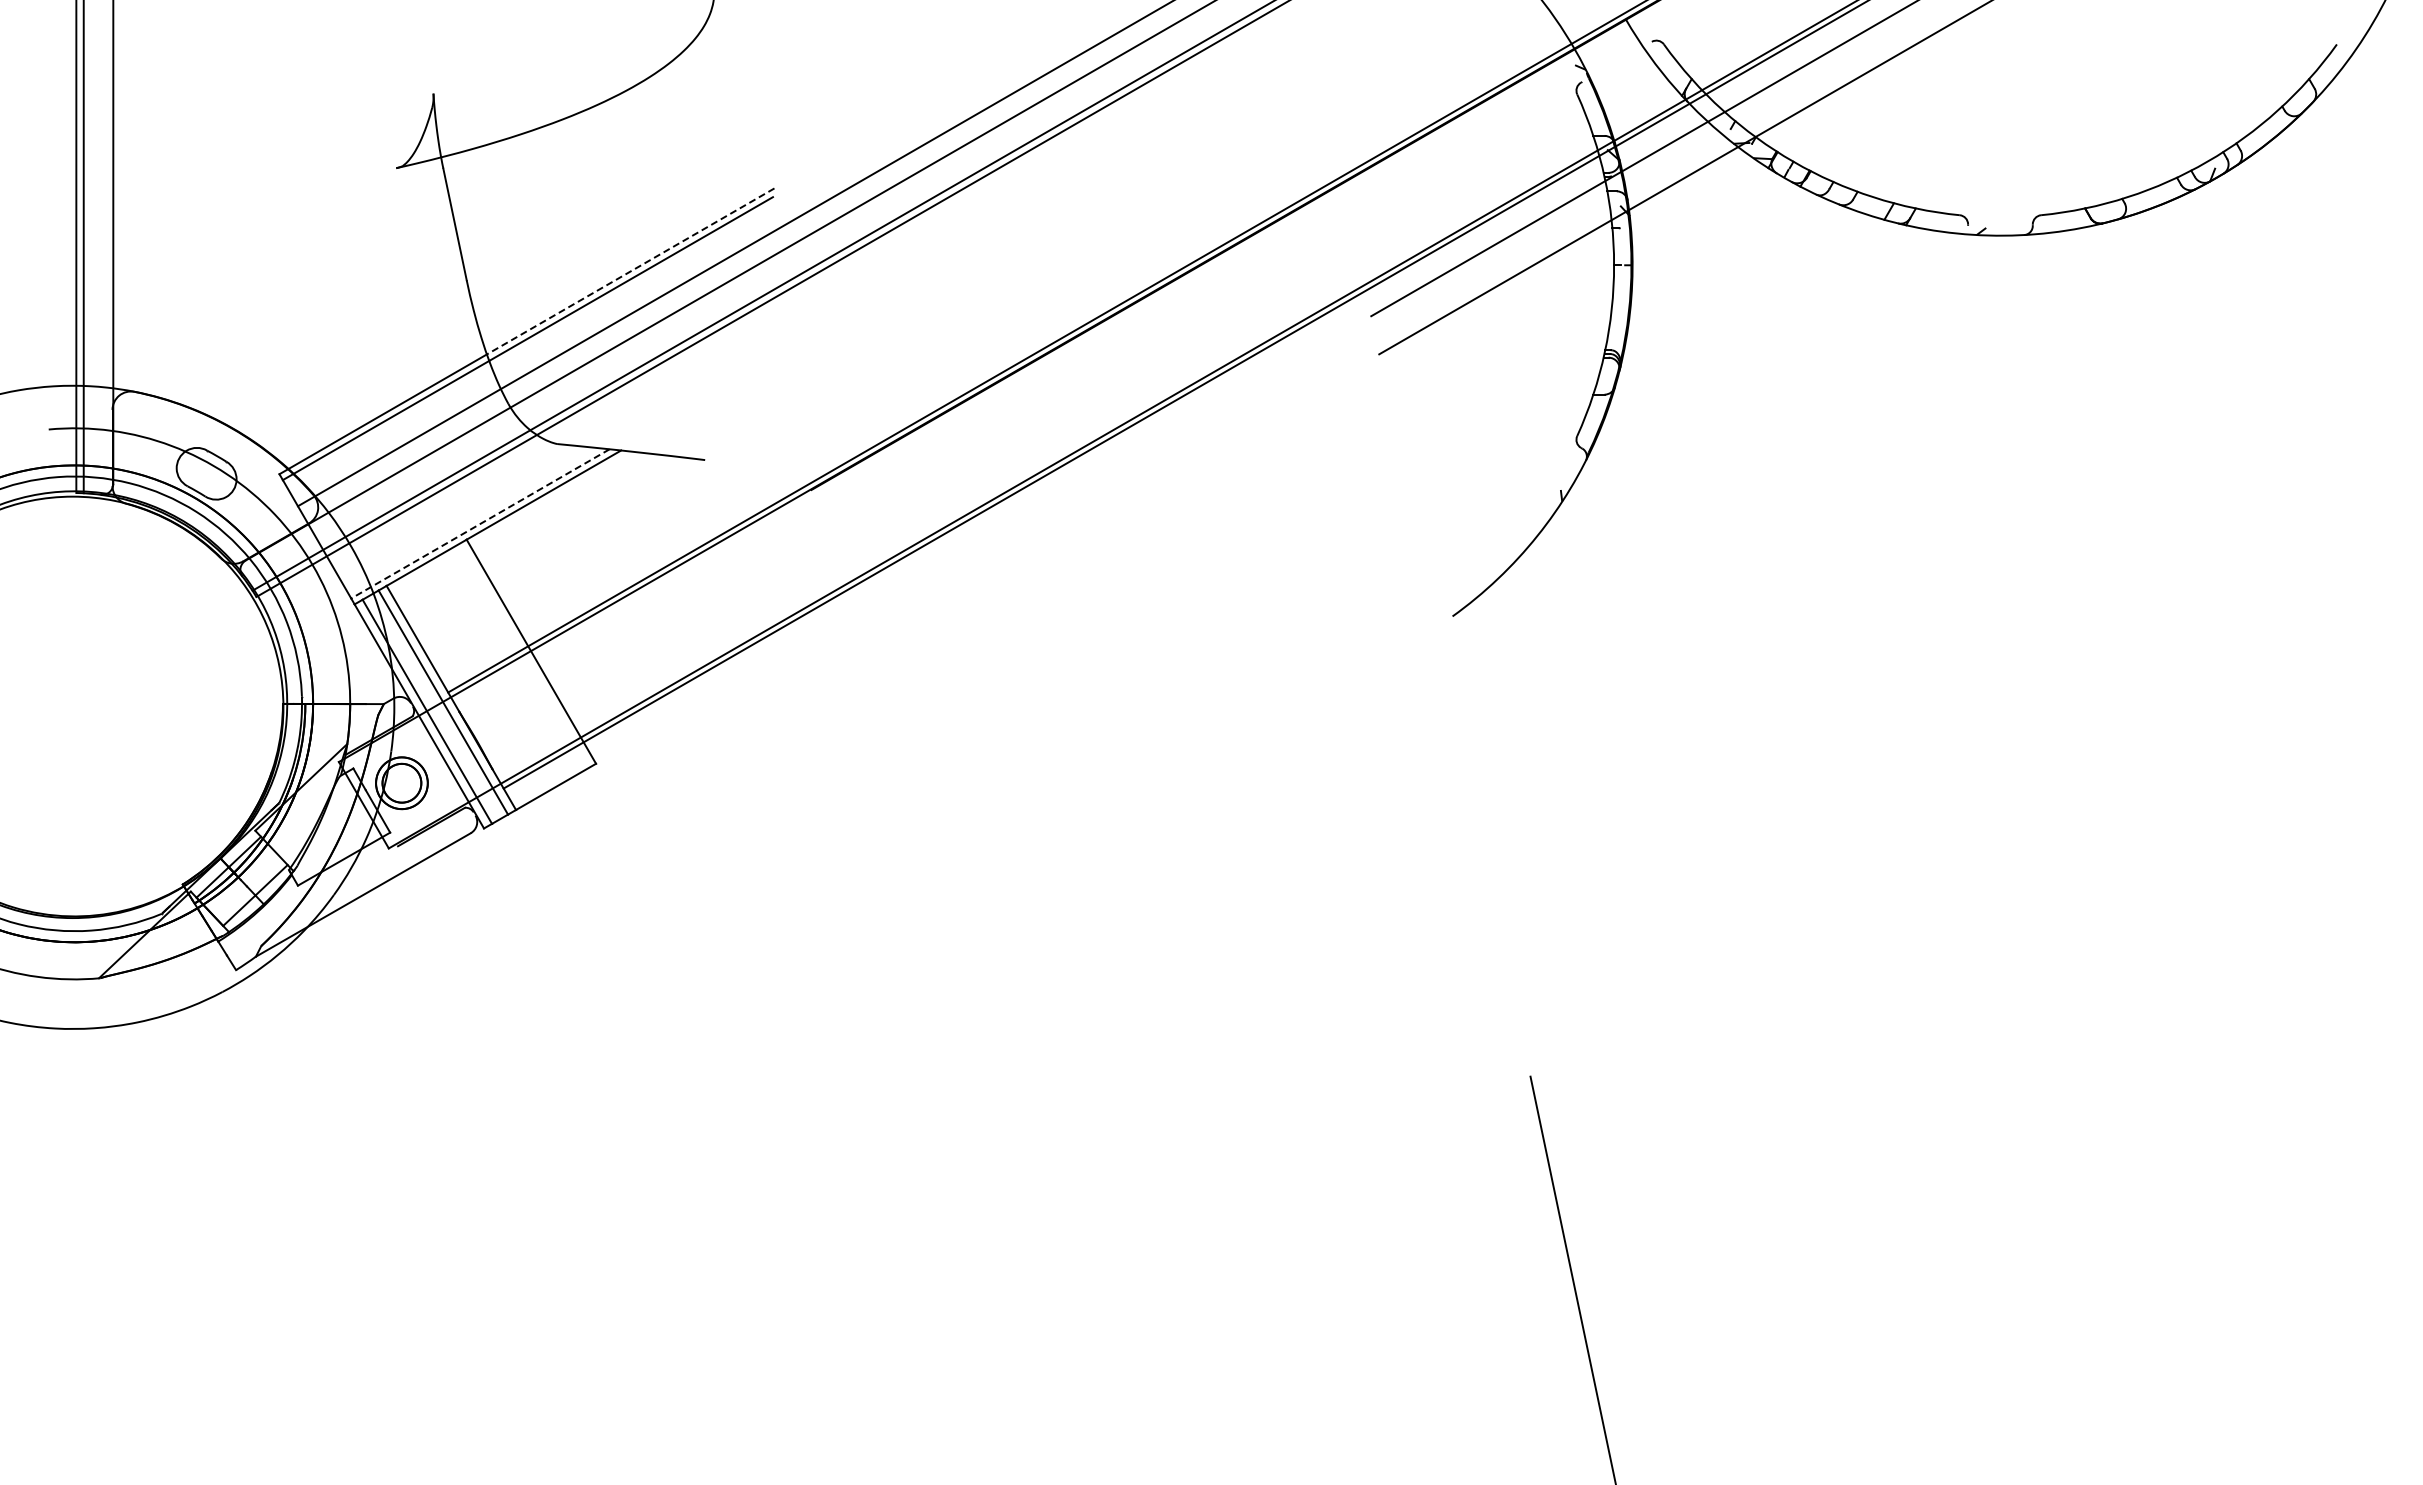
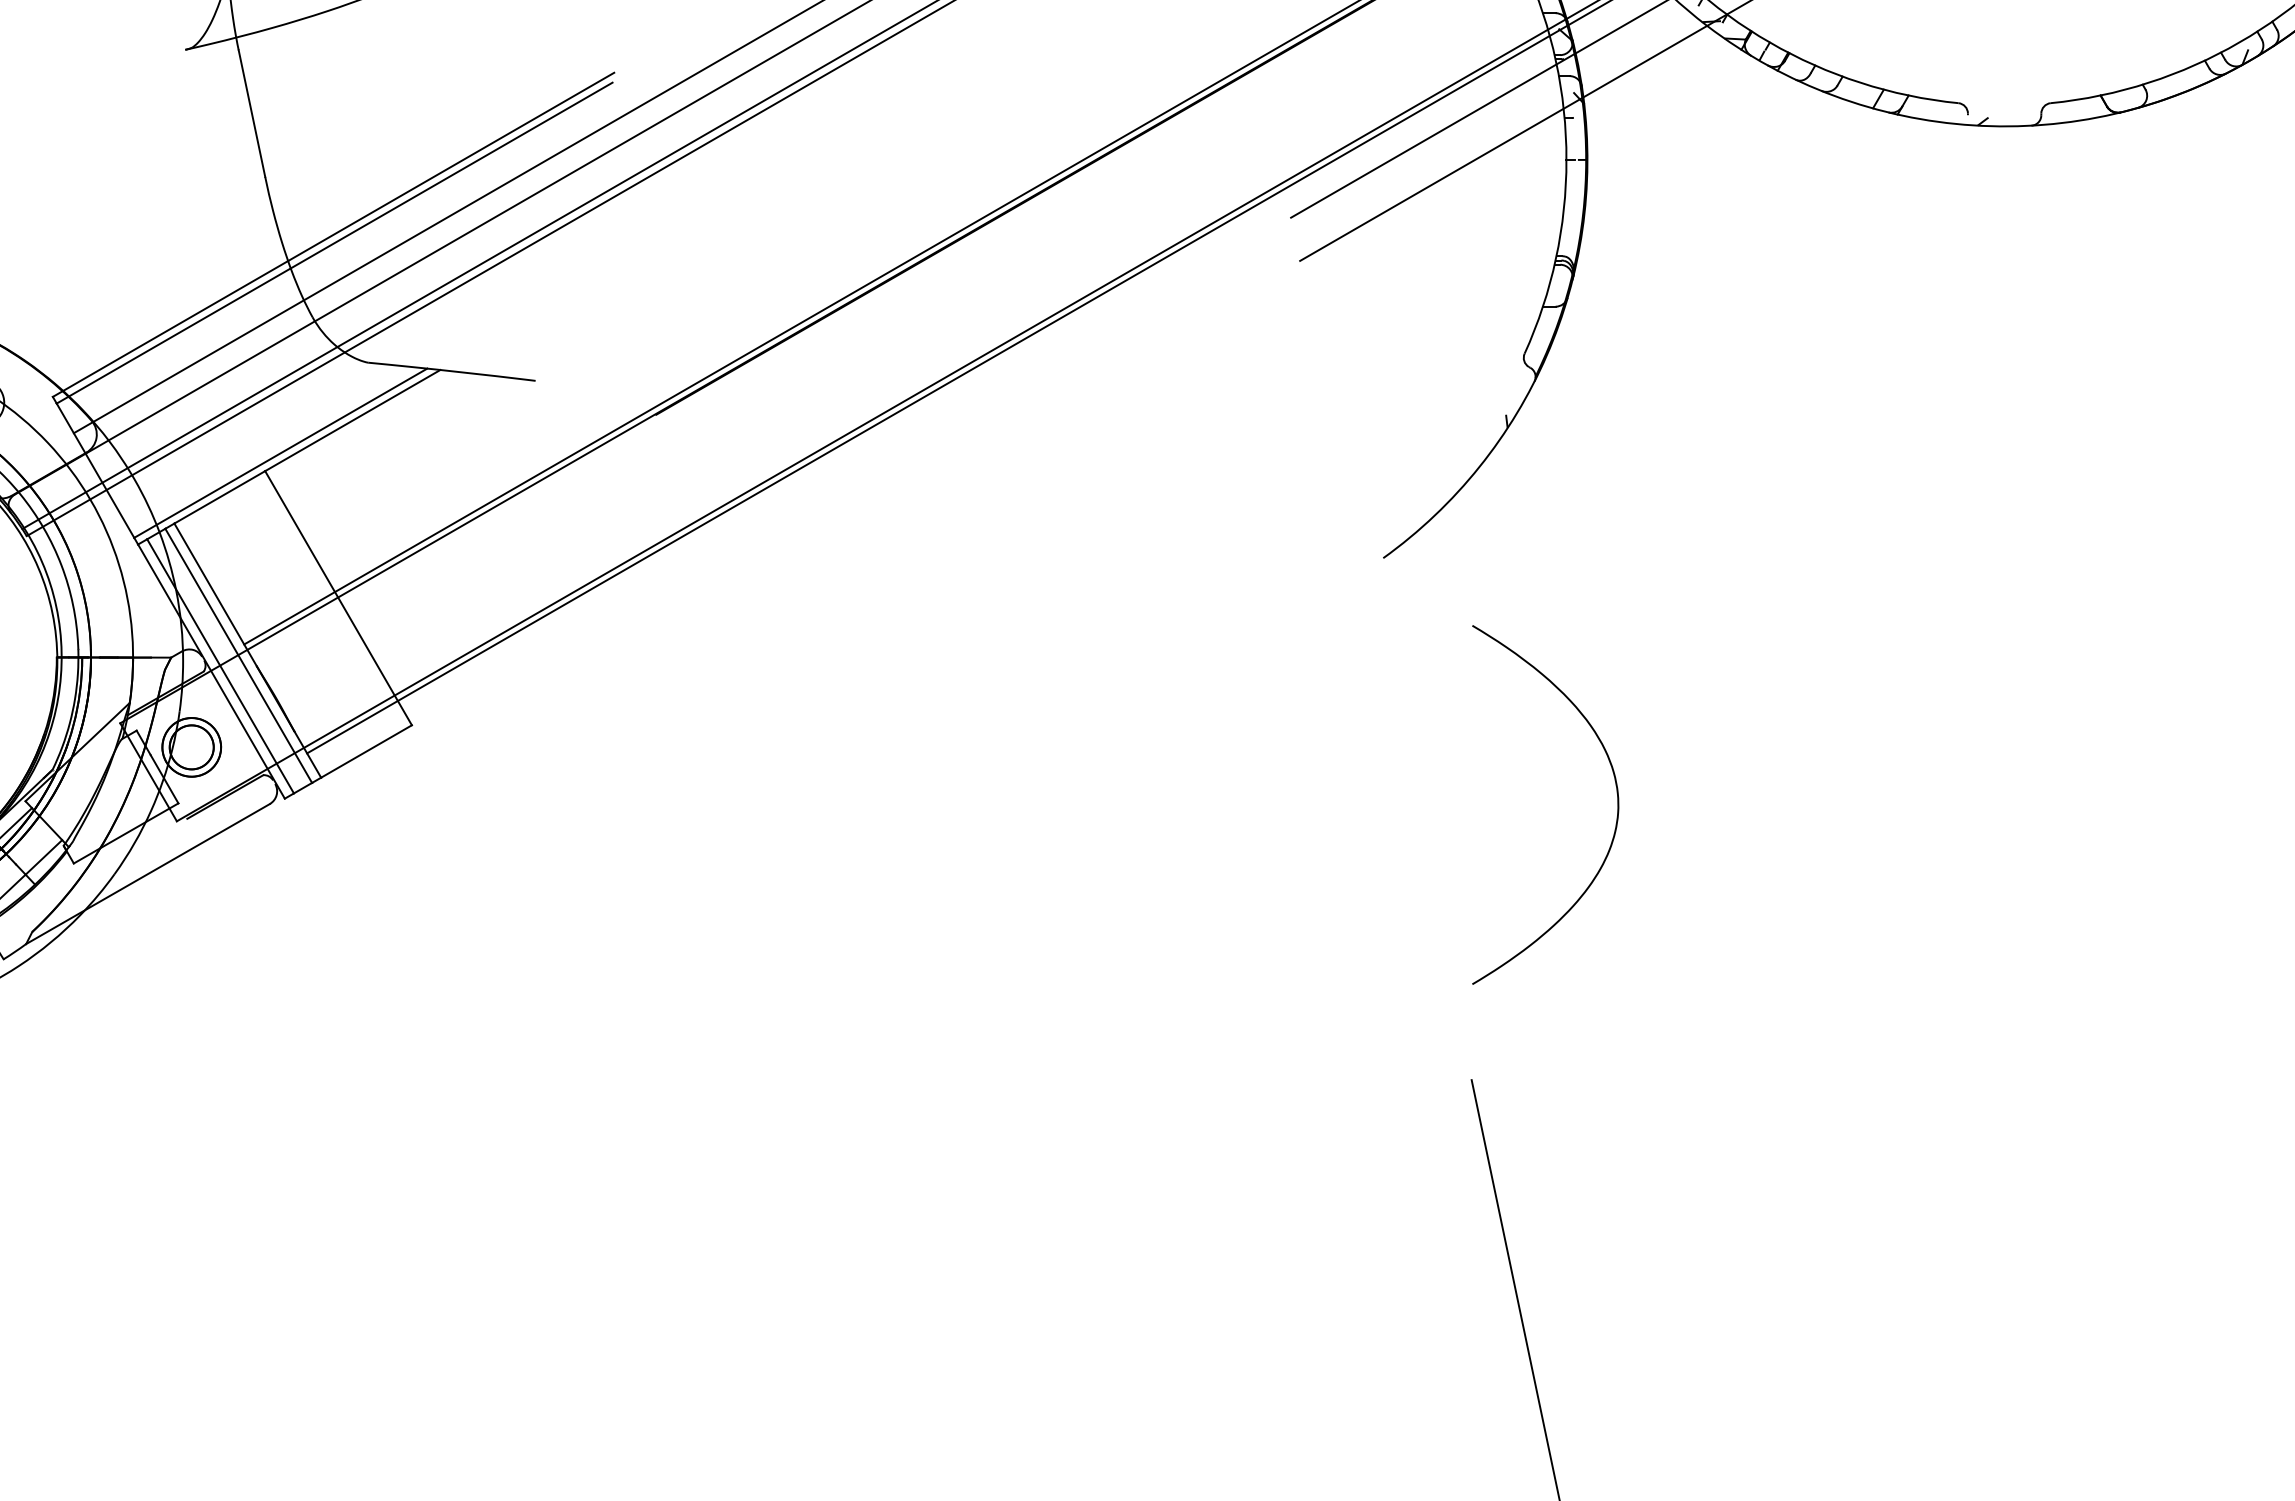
line: (630, 271) -> (450, 166), dashed -> solid
line: (480, 524) -> (280, 453), dashed -> solid
curve: (1658, 832) -> (1616, 803), added

